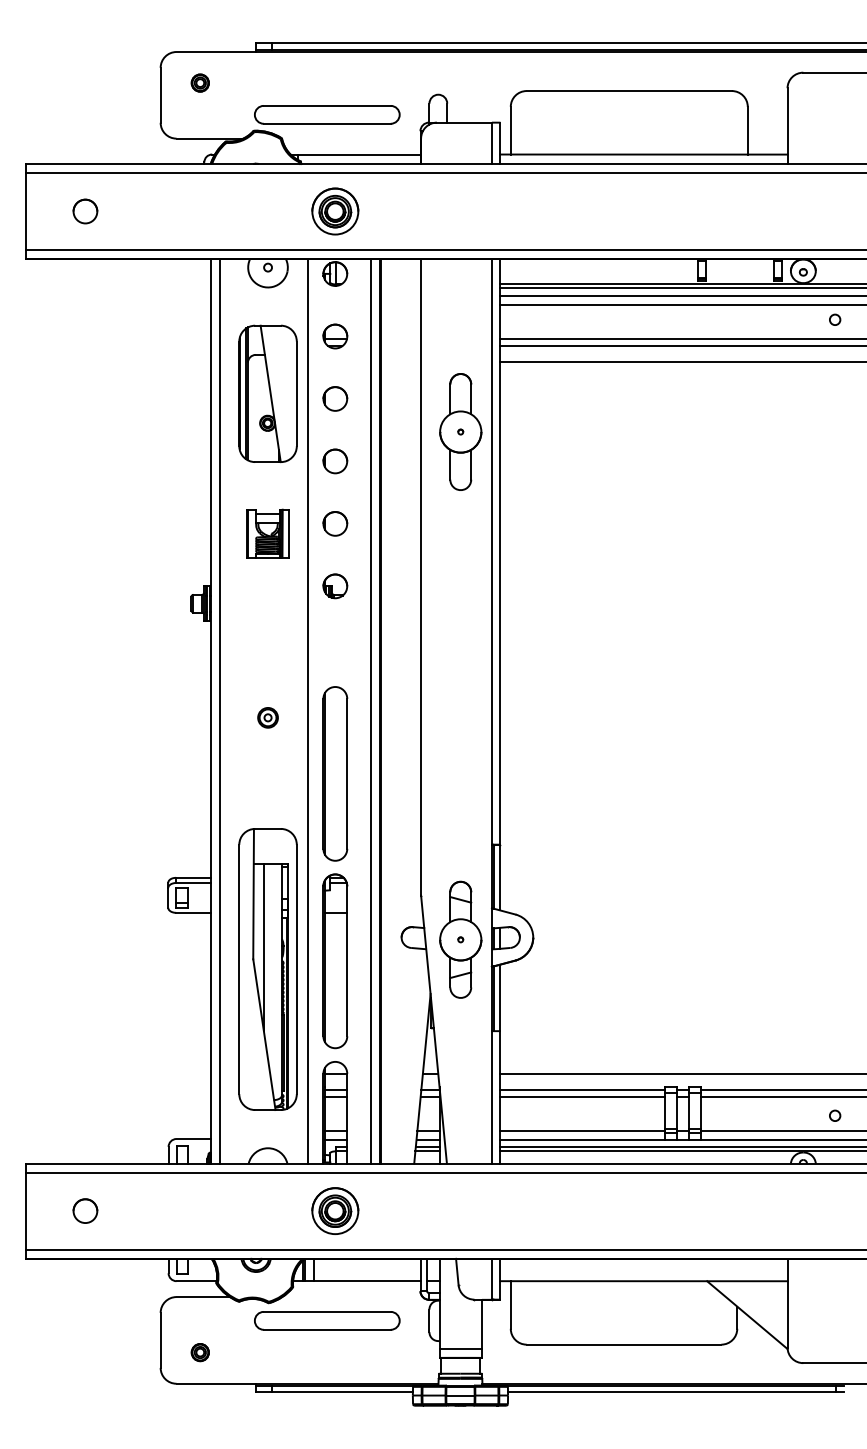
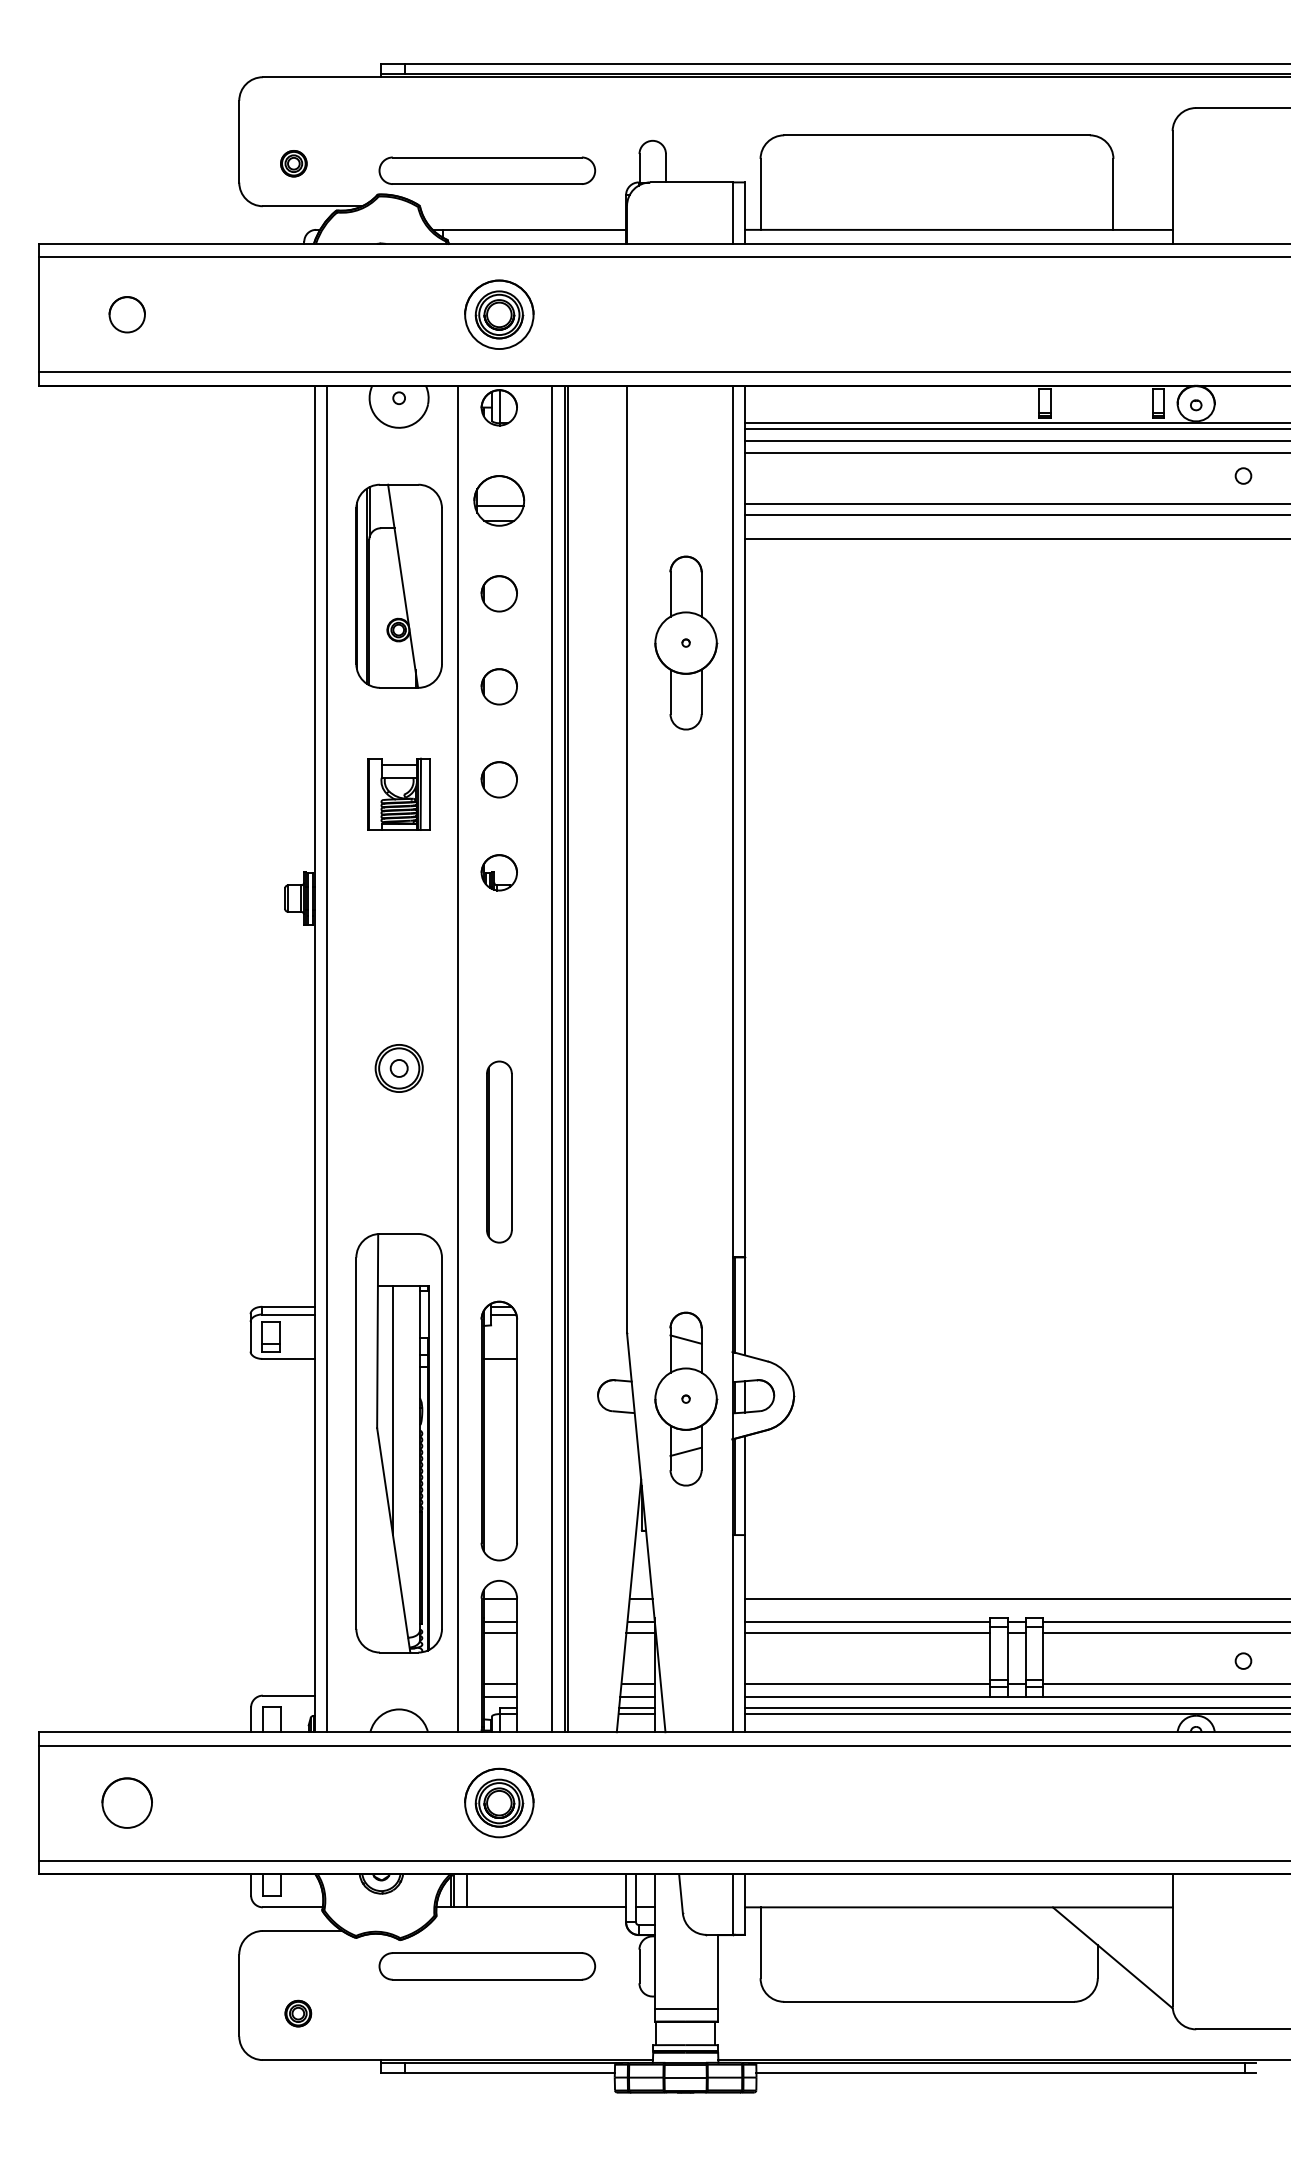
part: (199, 82) -> (292, 162), moved
part: (335, 336) -> (499, 500), size x1.4
part: (267, 717) -> (398, 1068), size x1.6
part: (335, 773) -> (499, 1151), size x0.7
part: (85, 1210) -> (127, 1802), size x1.4

